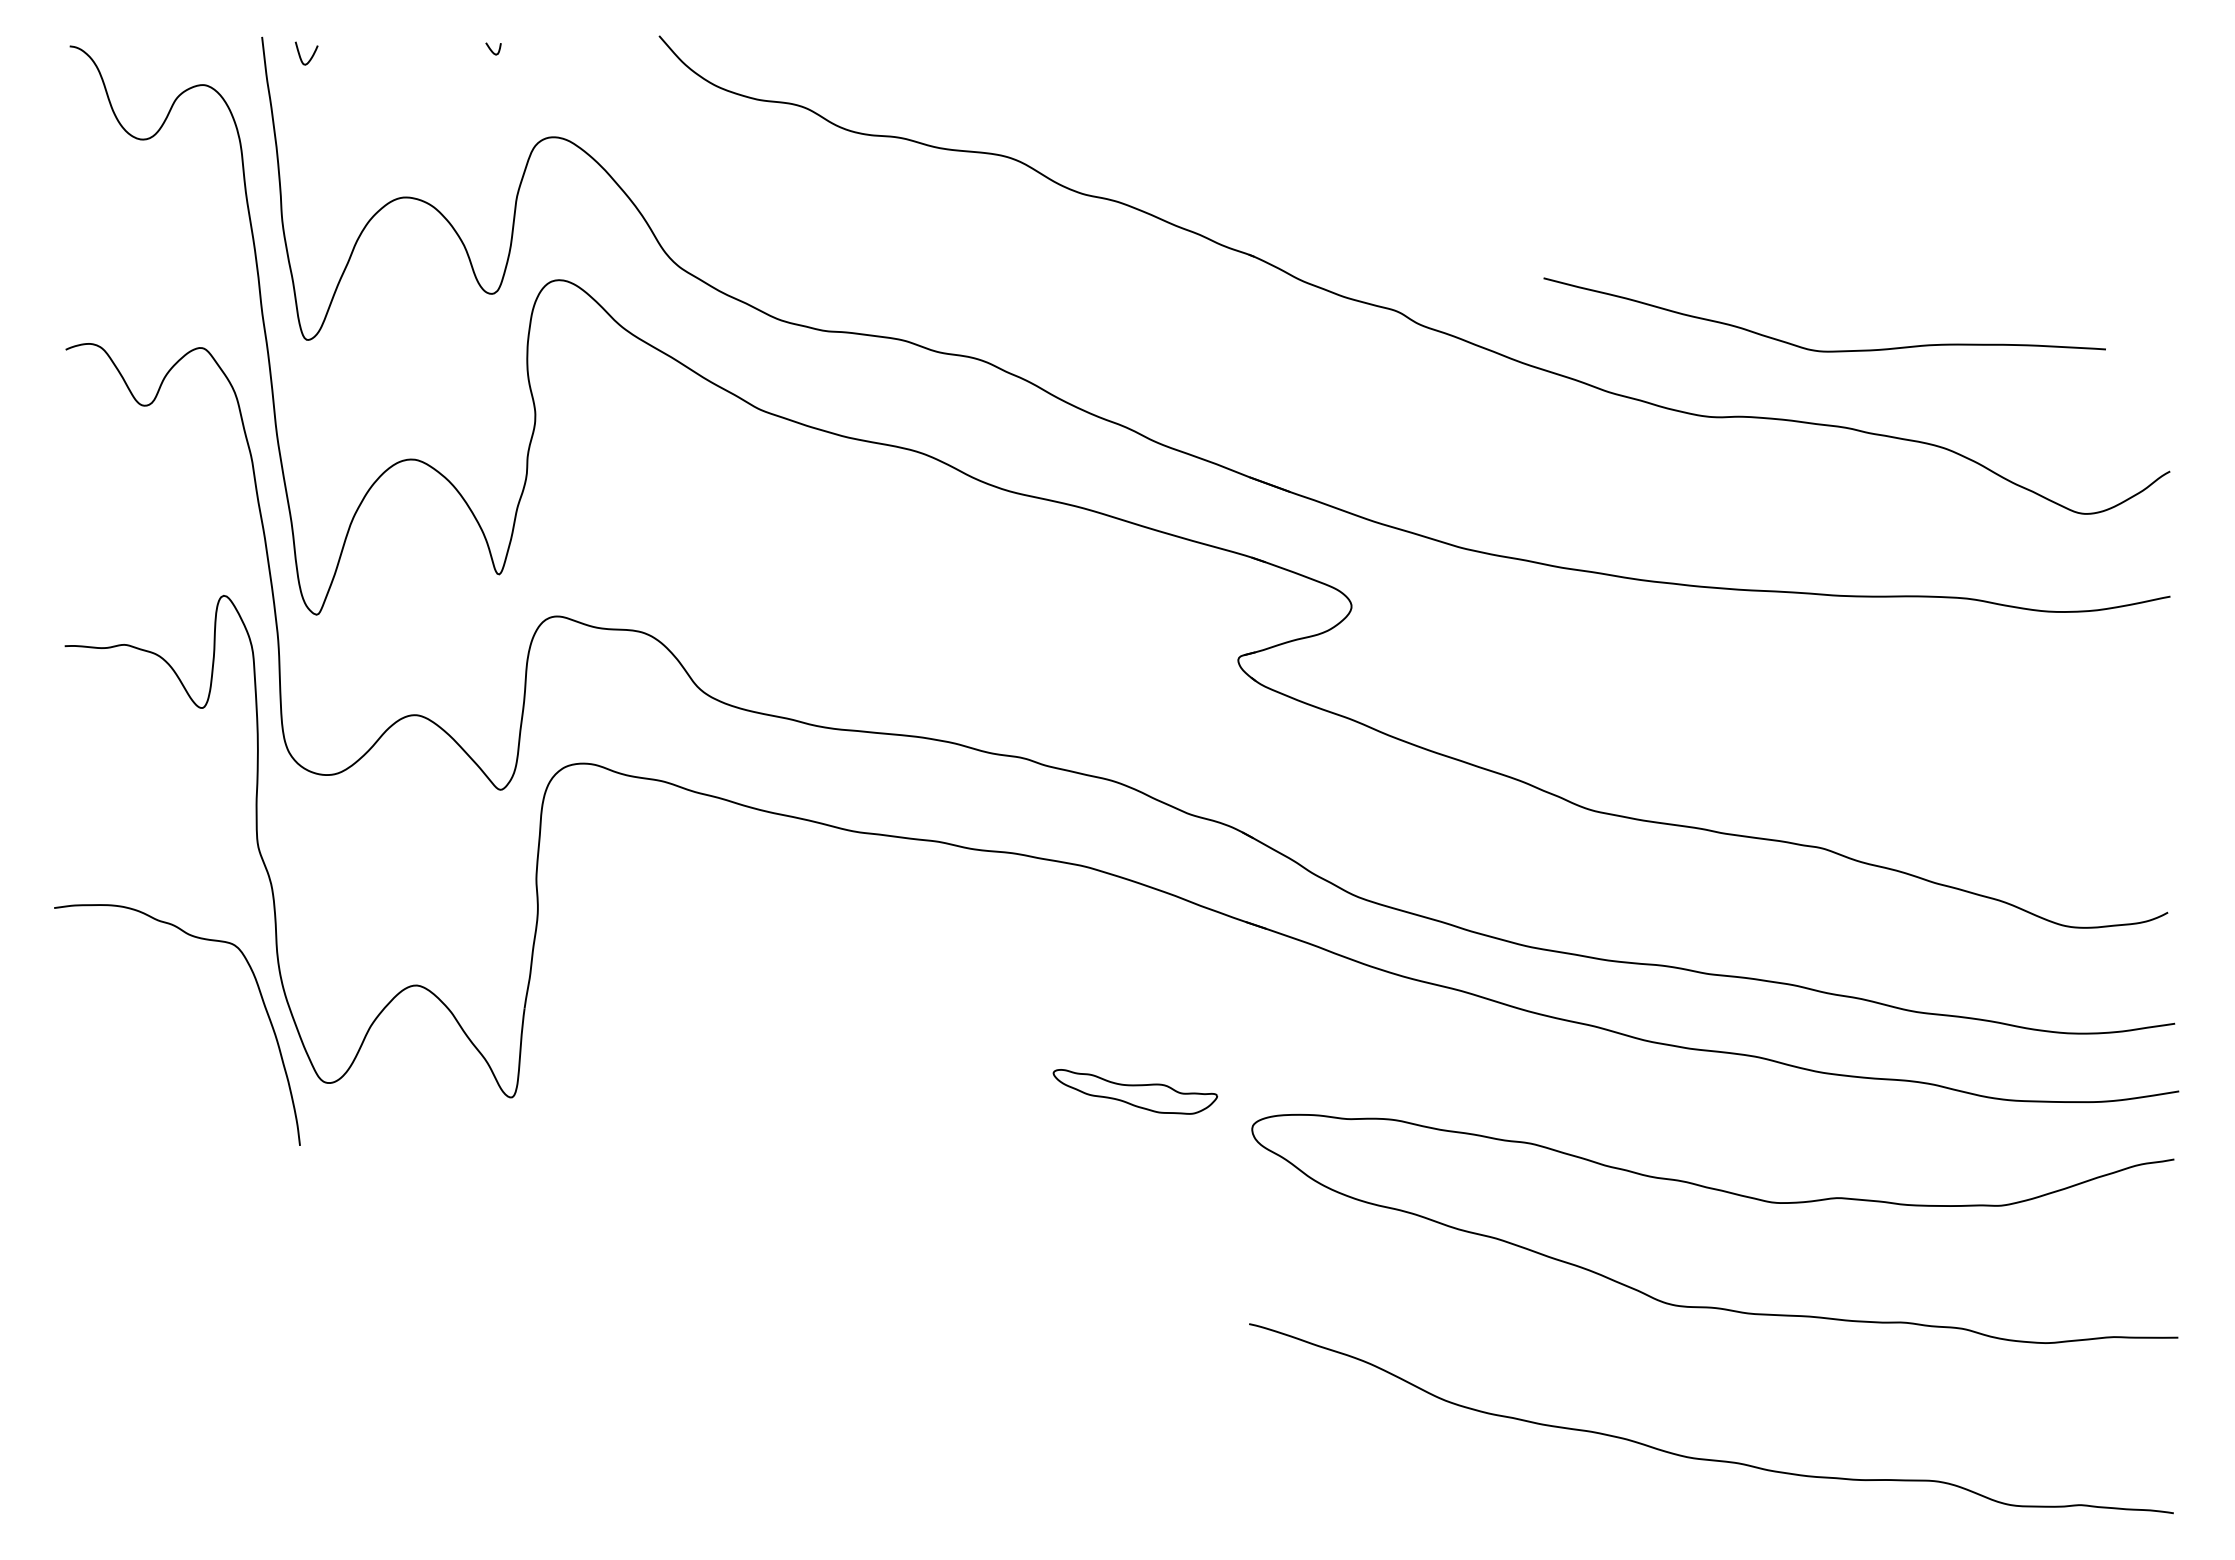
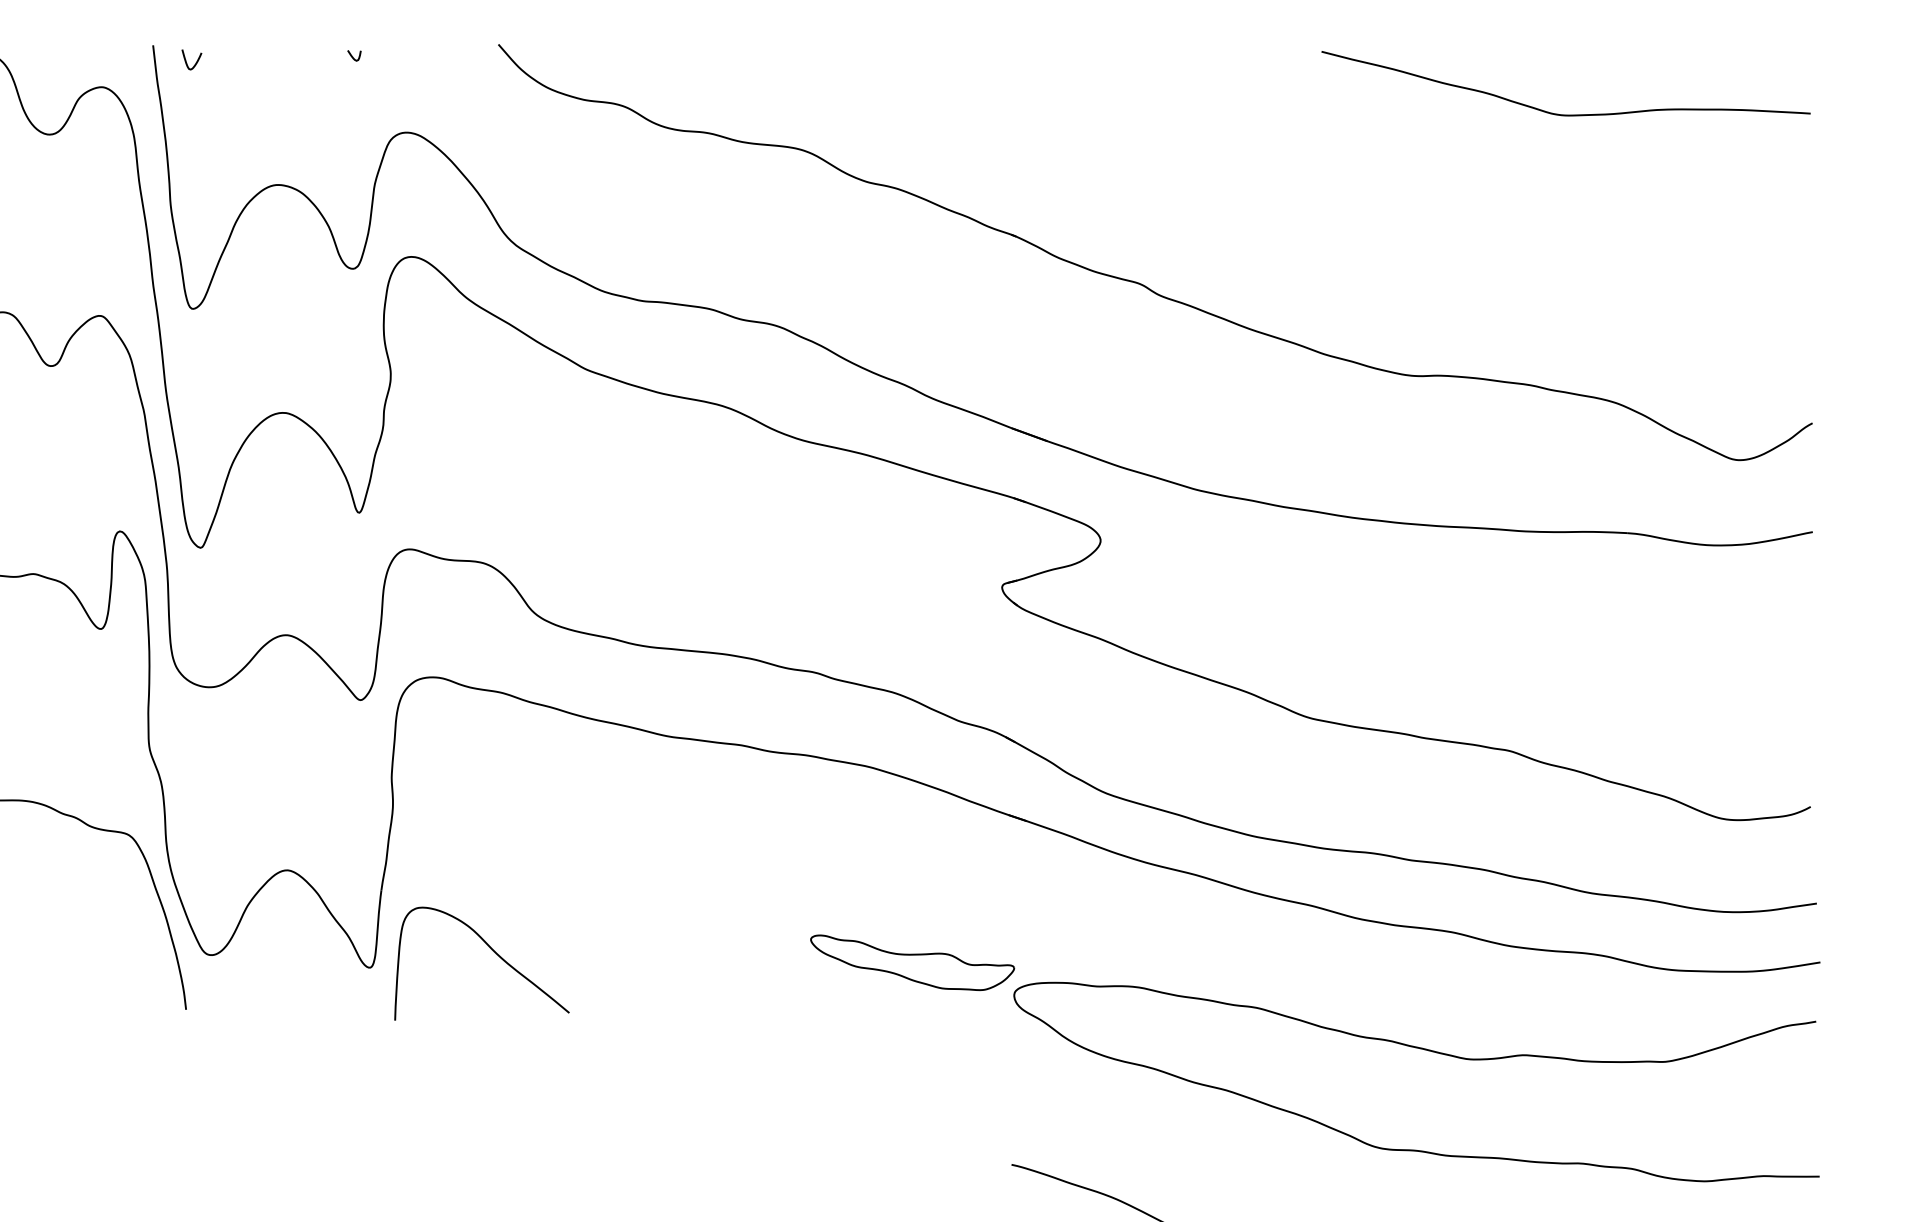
curve: (1824, 350) -> (1565, 114), moved
curve: (652, 1078) -> (492, 951), added
part: (1135, 1091) -> (912, 962), size x1.43

